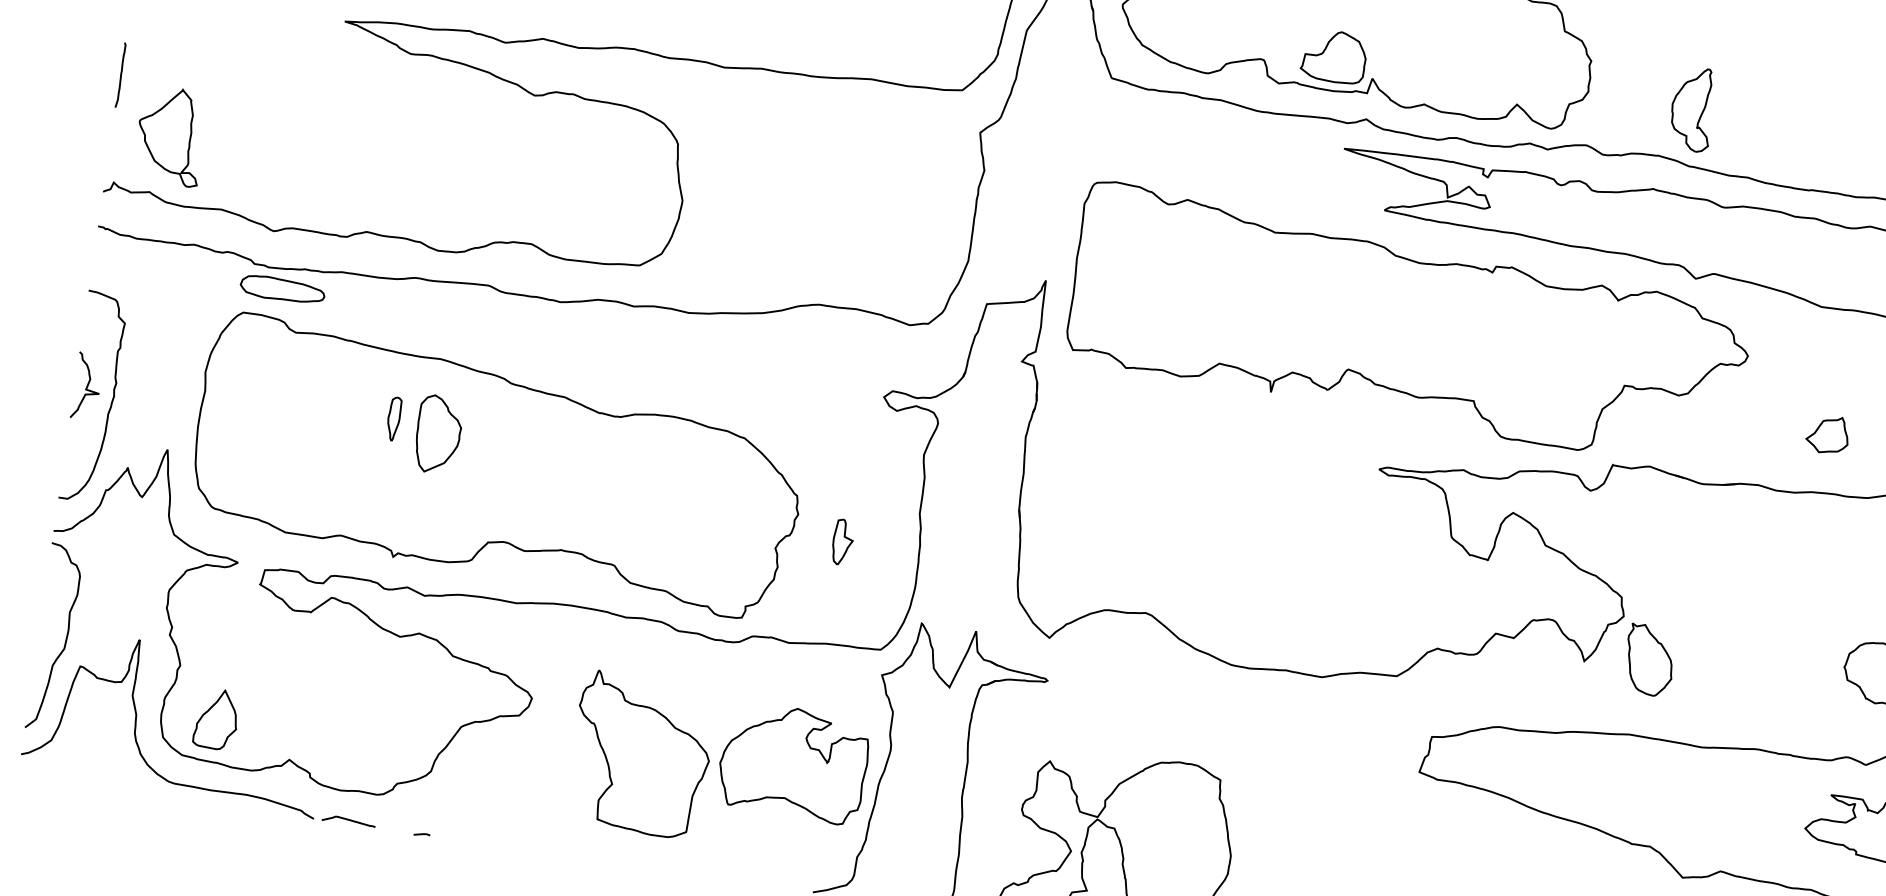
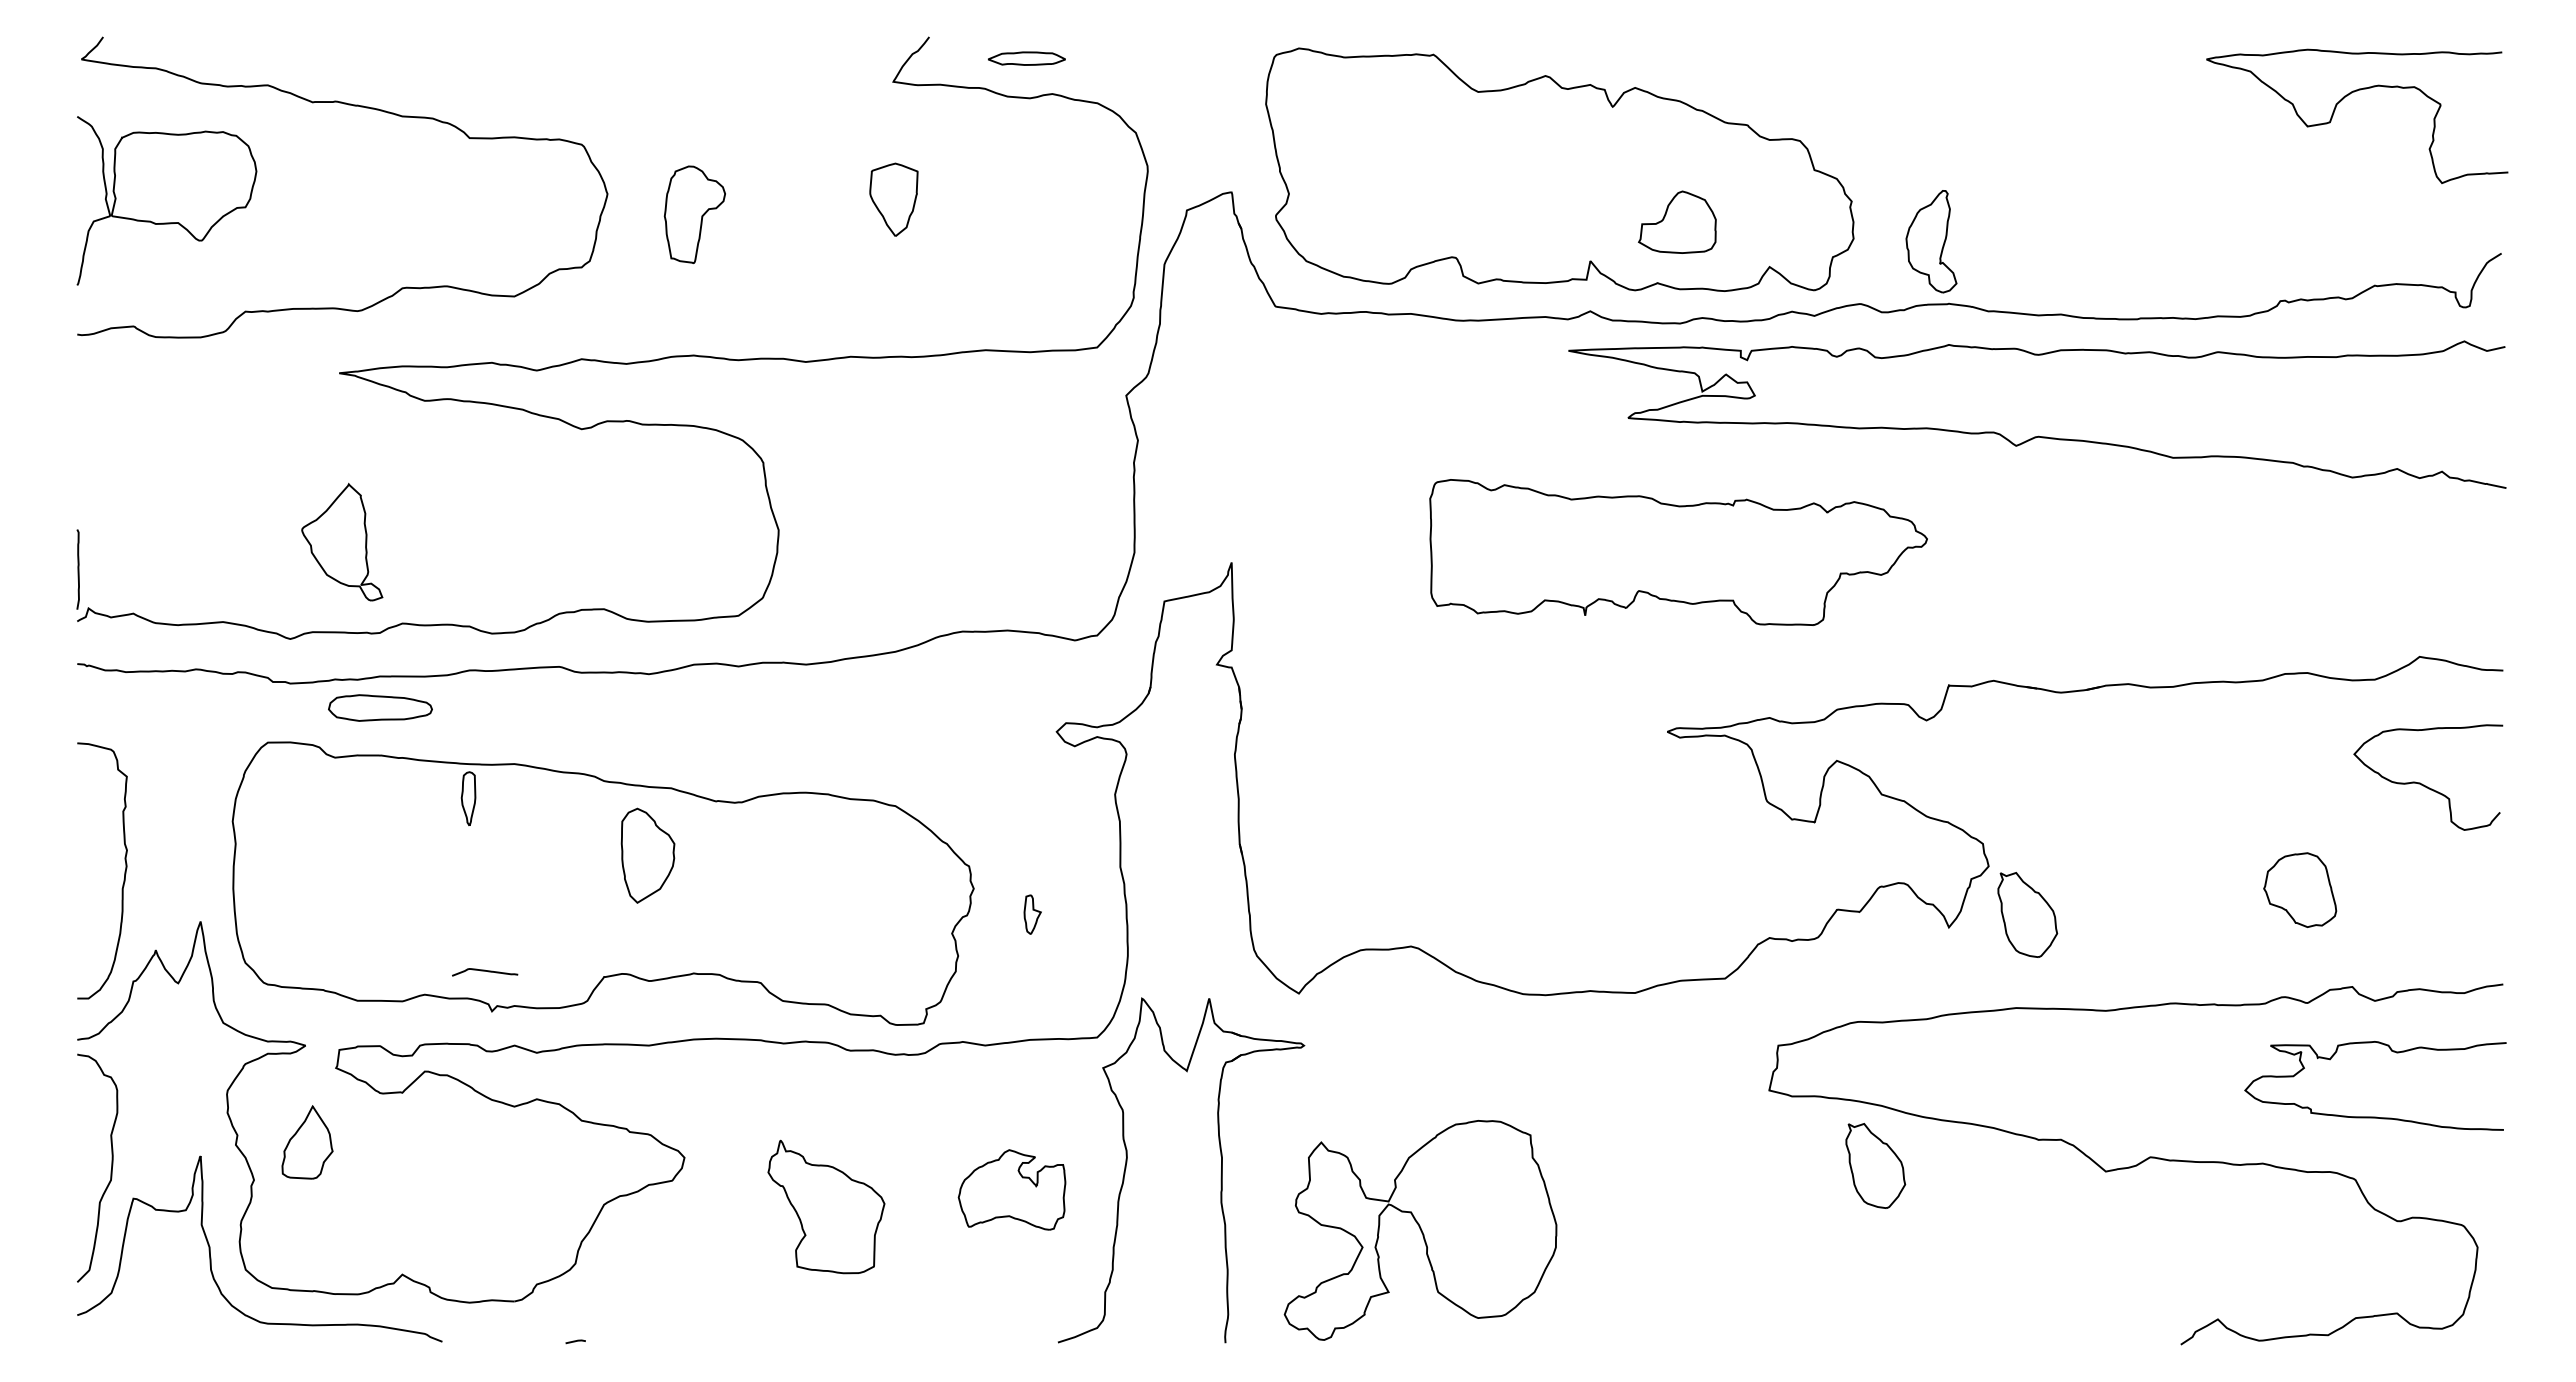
part: (1334, 56) -> (1677, 221), moved
line: (120, 75) -> (77, 569), moved
part: (1692, 109) -> (1931, 241), moved
part: (171, 135) -> (342, 541), moved
part: (282, 289) -> (380, 707), moved
part: (1409, 325) -> (1678, 552), size x0.6
curve: (87, 386) -> (92, 859), removed
part: (393, 418) -> (468, 798), moved
part: (437, 434) -> (647, 855), moved
part: (1827, 434) -> (2202, 610), removed
part: (842, 542) -> (1032, 914), size x0.7
part: (216, 719) -> (307, 1142), moved
part: (641, 754) -> (826, 1206), size x0.7
part: (793, 762) -> (1011, 1189), size x0.6
curve: (349, 820) -> (485, 971), moved
part: (1496, 845) -> (1875, 1165), added

